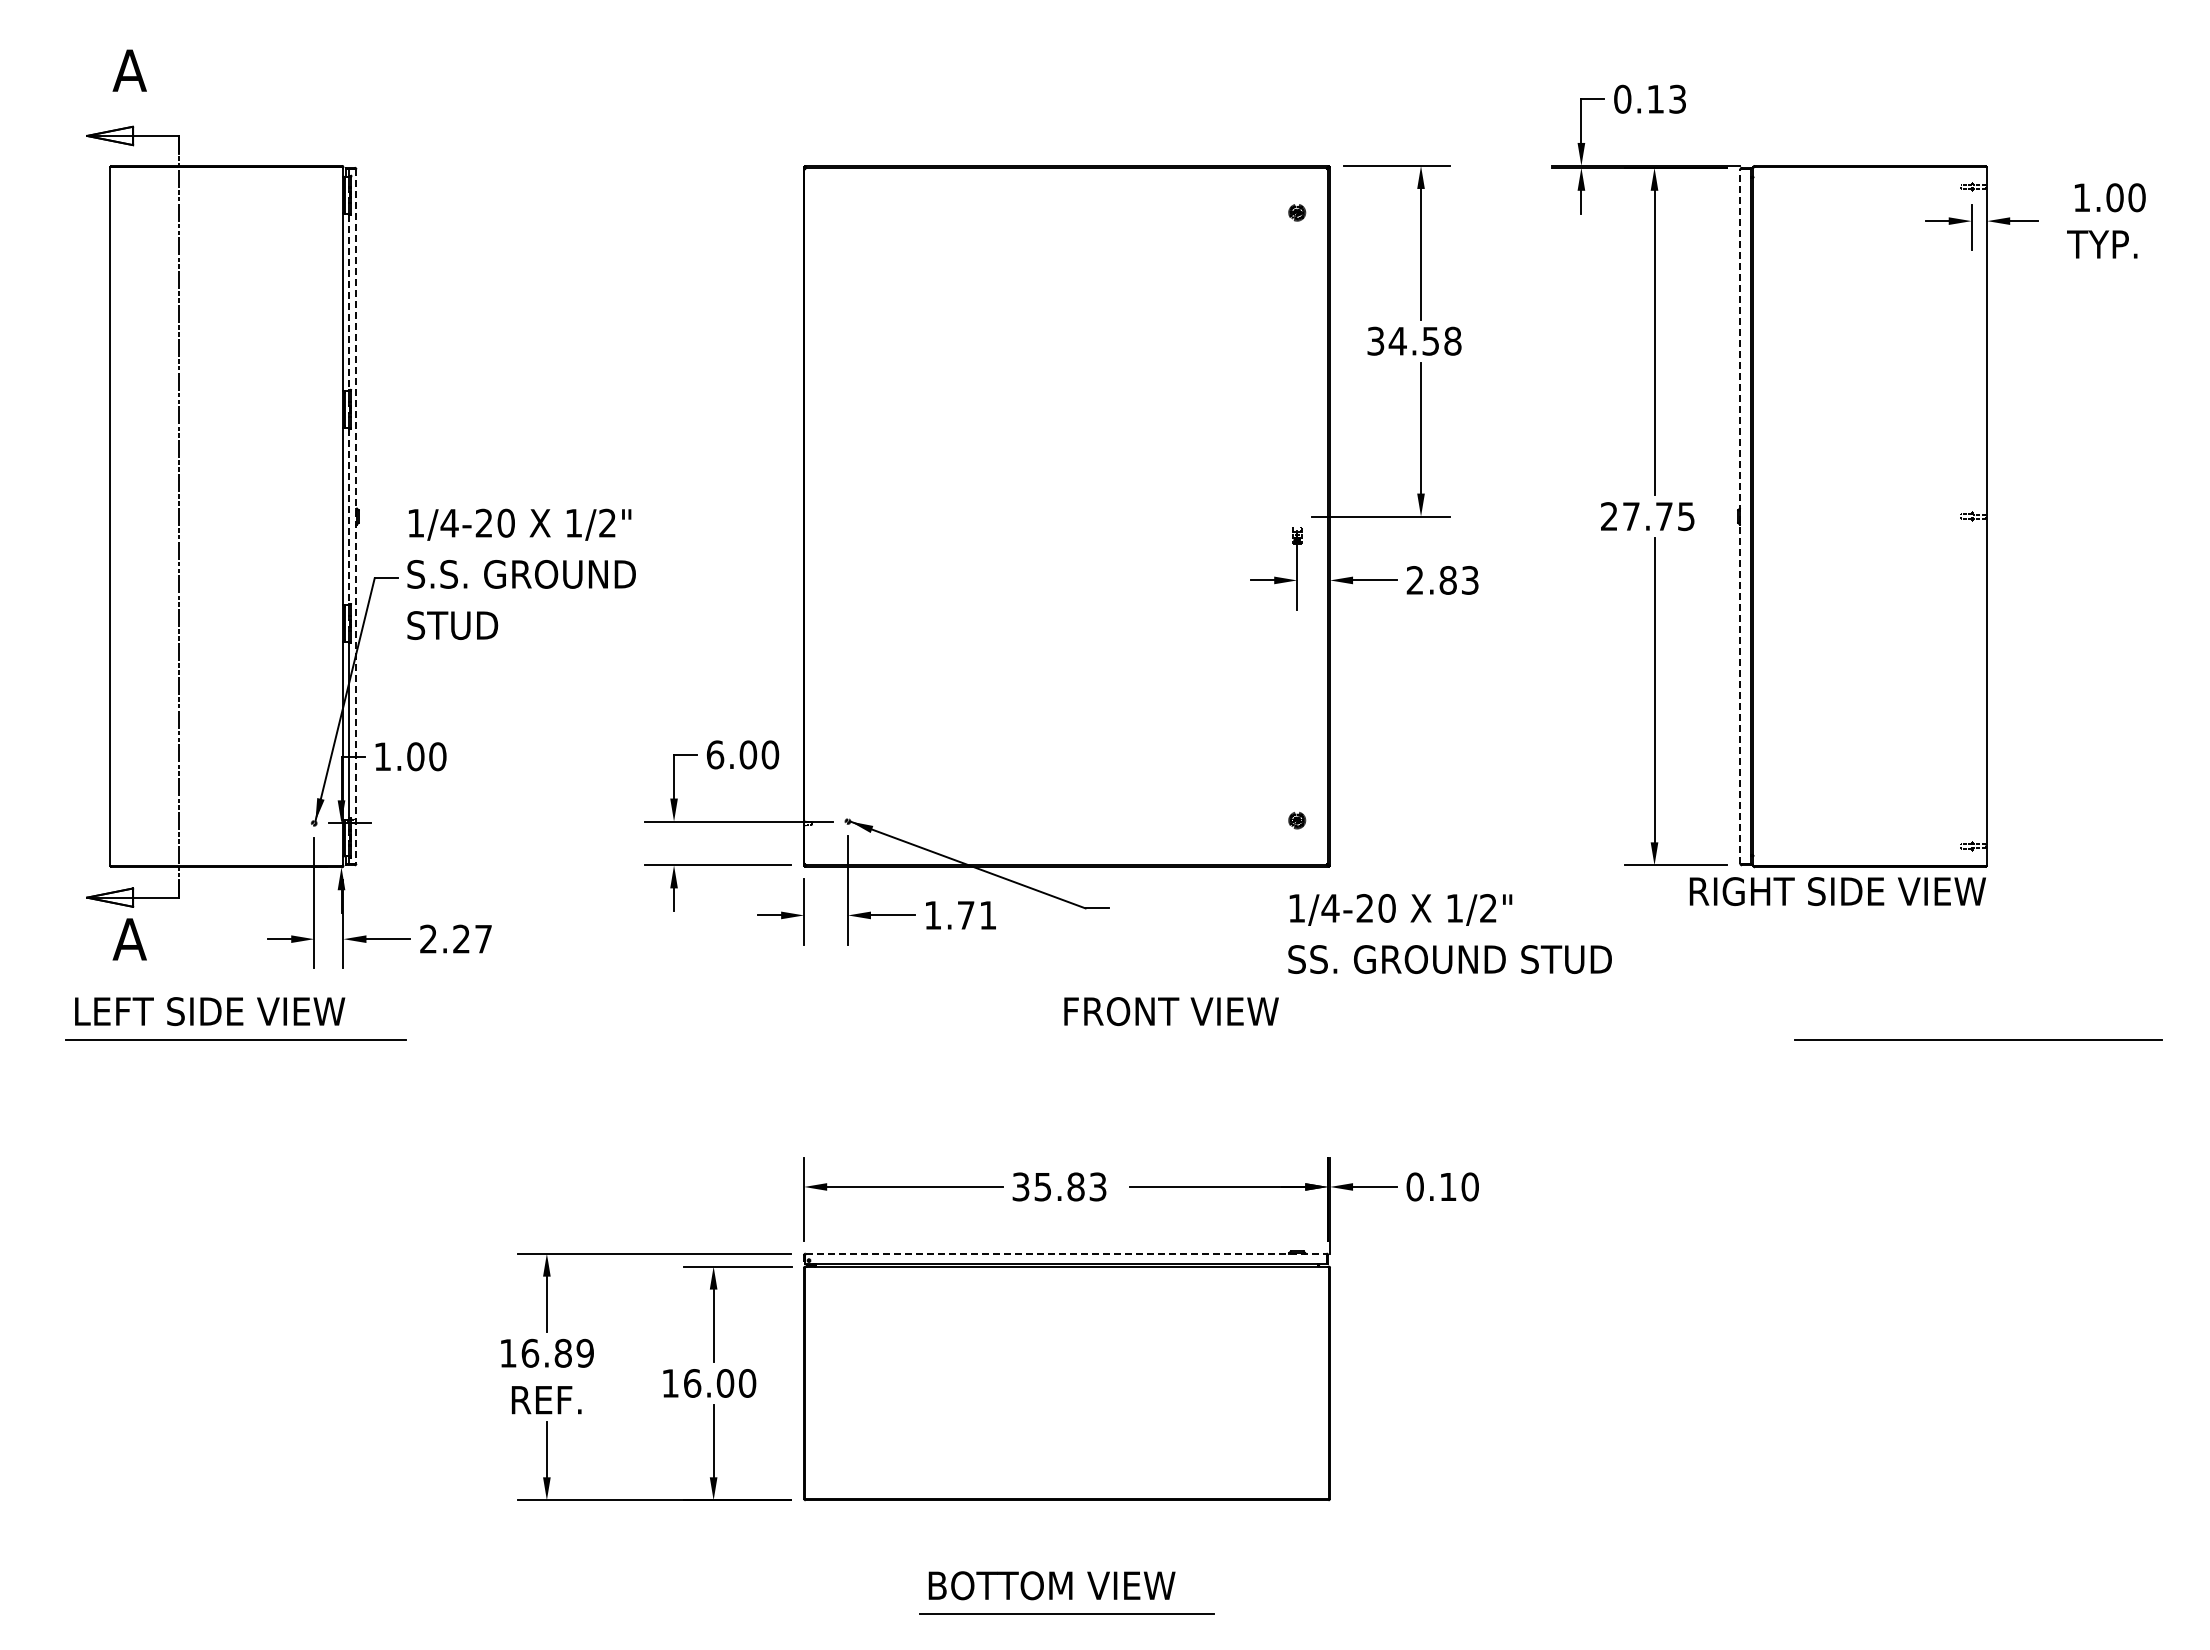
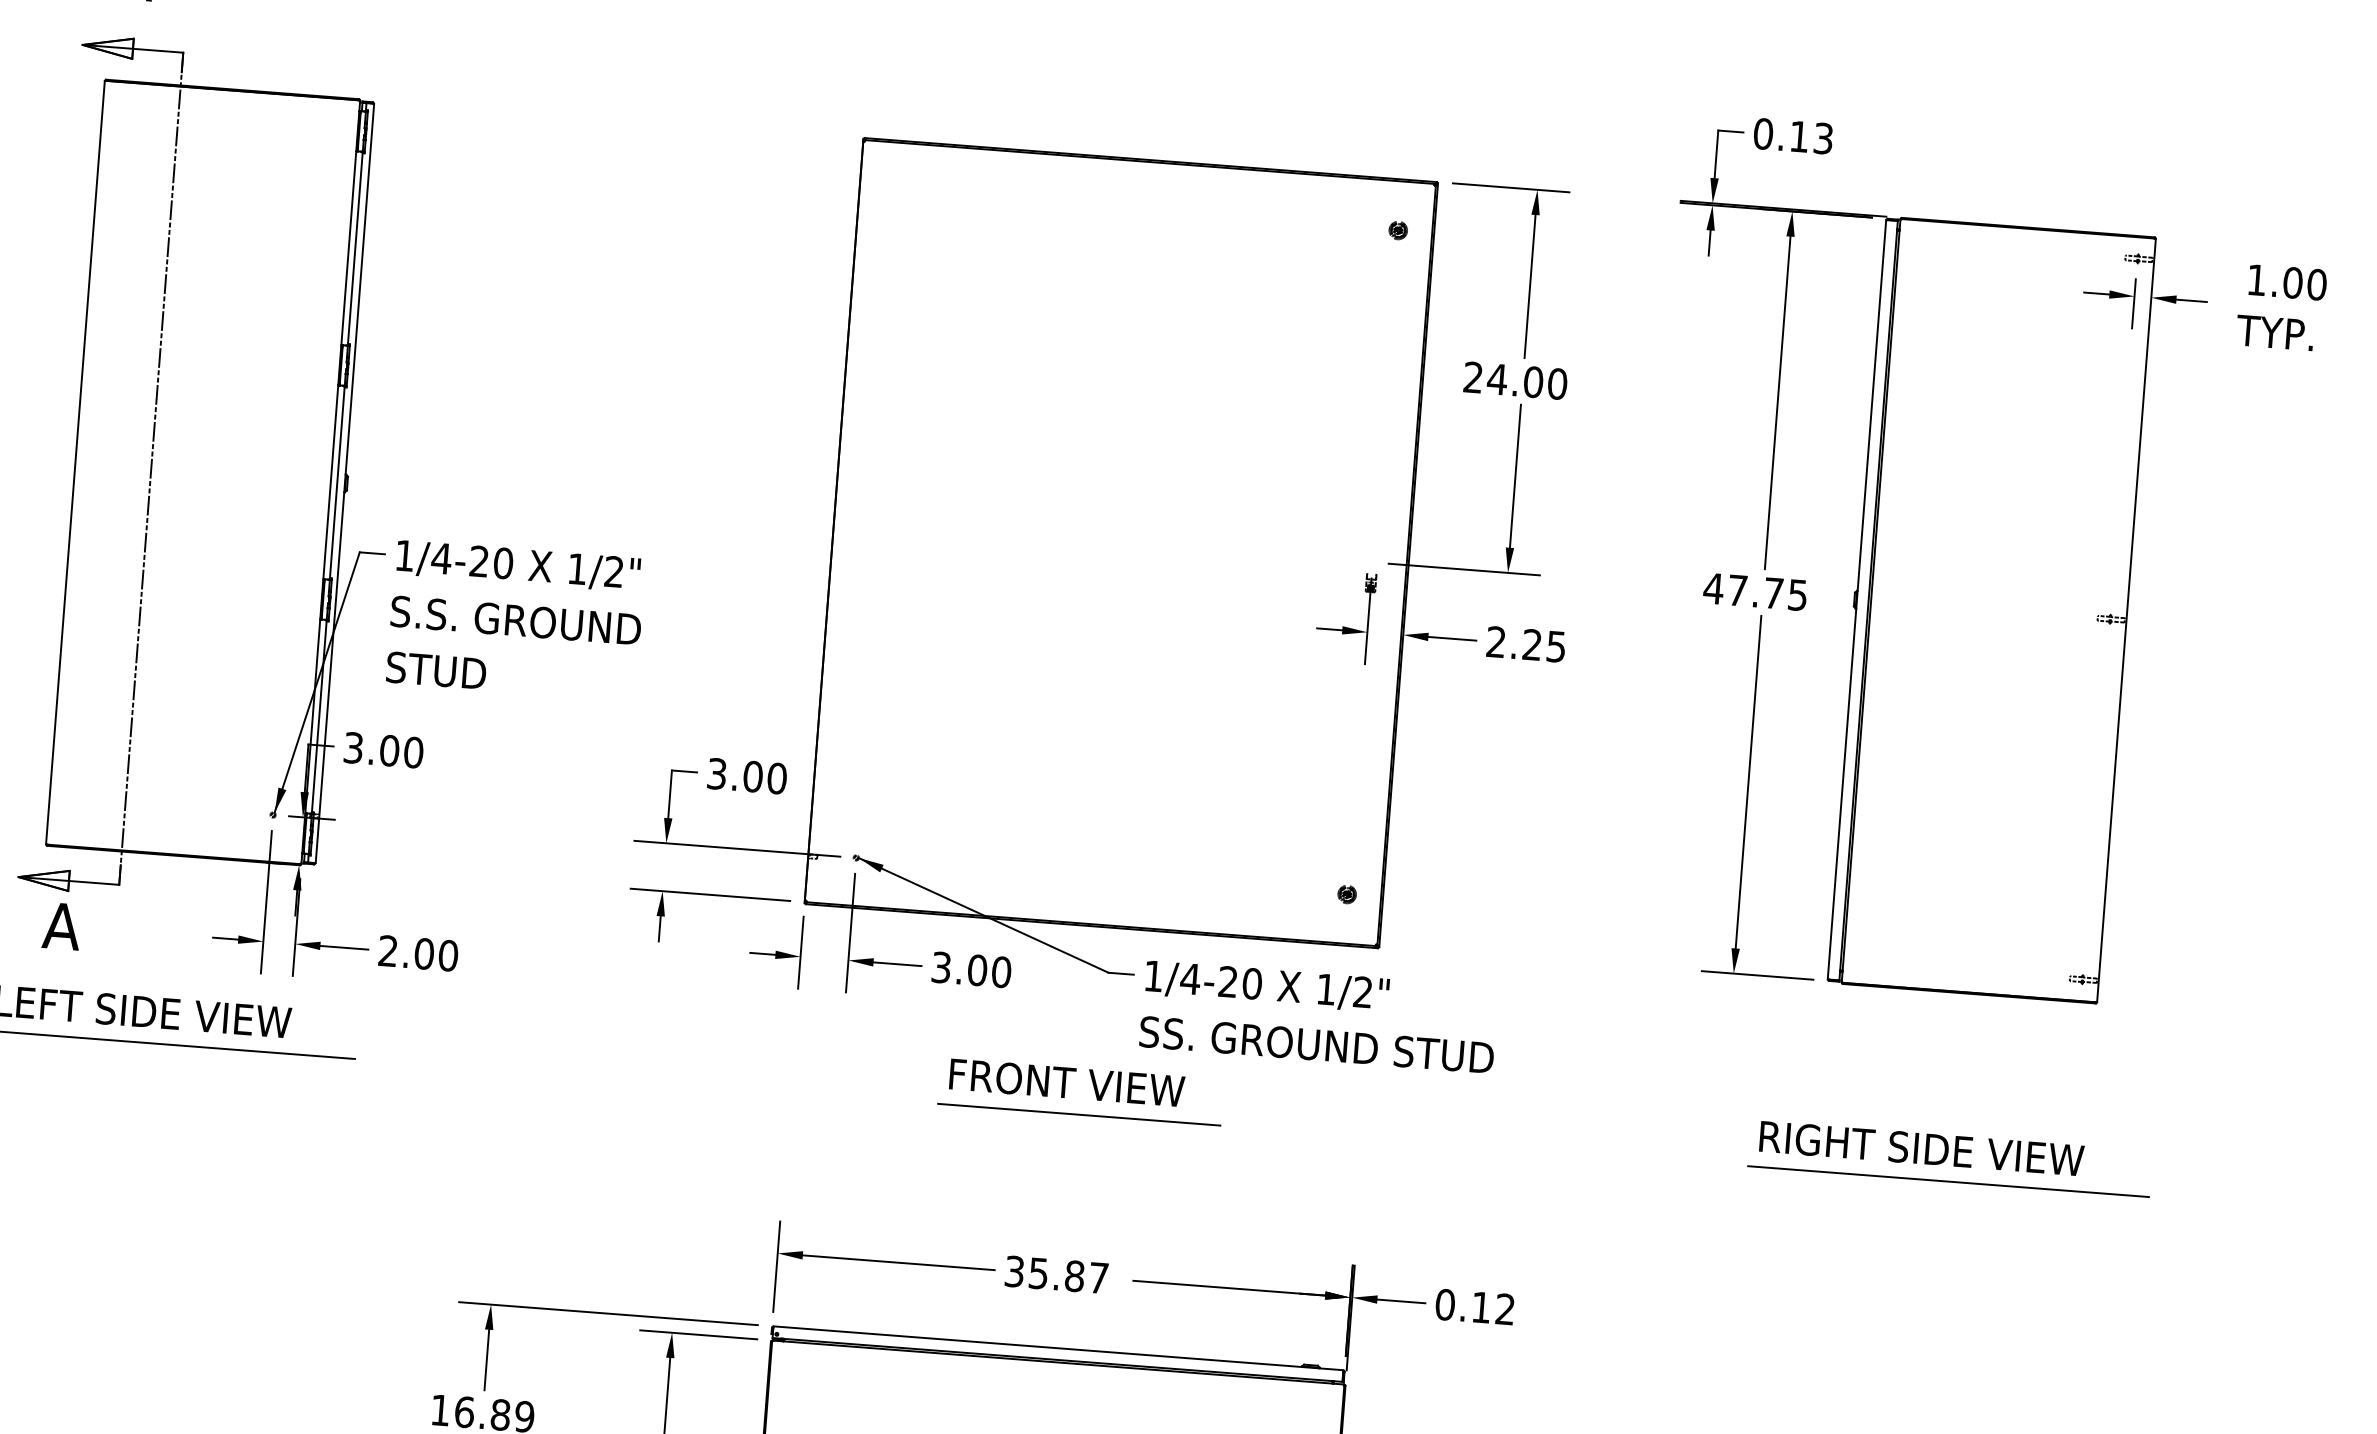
line: (349, 302) -> (355, 248), dashed -> solid
text: (1414, 340) -> (1515, 379), 34.58 -> 24.00
line: (349, 516) -> (337, 482), dashed -> solid
text: (1609, 516) -> (1713, 588), 27.75 -> 47.75
line: (1740, 516) -> (1857, 599), dashed -> solid
line: (356, 517) -> (344, 484), dashed -> solid
text: (521, 573) -> (515, 619), moved
text: (1458, 580) -> (1543, 645), 2.83 -> 2.25
text: (715, 754) -> (717, 773), 6.00 -> 3.00
text: (382, 756) -> (353, 747), 1.00 -> 3.00
text: (1837, 891) -> (1921, 1148), moved
text: (960, 915) -> (971, 970), 1.71 -> 3.00
text: (1449, 933) -> (1318, 1016), moved
text: (472, 938) -> (436, 954), 2.27 -> 2.00
text: (1171, 1011) -> (1067, 1082), moved
line: (1068, 1039) -> (1078, 1114), added
line: (1978, 1039) -> (1948, 1181), moved
text: (1097, 1186) -> (1098, 1277), 35.83 -> 35.87
text: (1469, 1186) -> (1504, 1308), 0.10 -> 0.12
line: (1066, 1253) -> (1058, 1348), dashed -> solid

